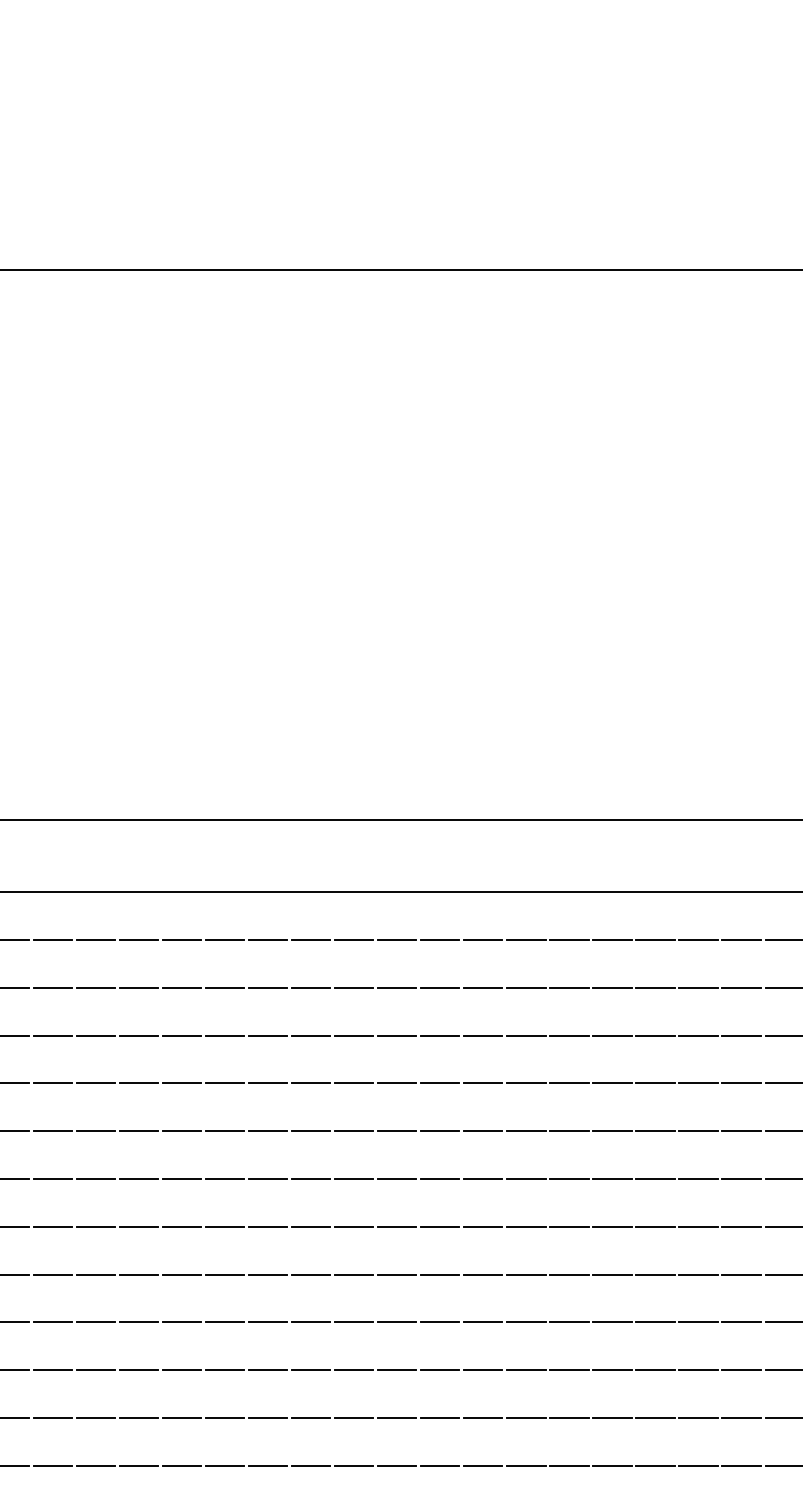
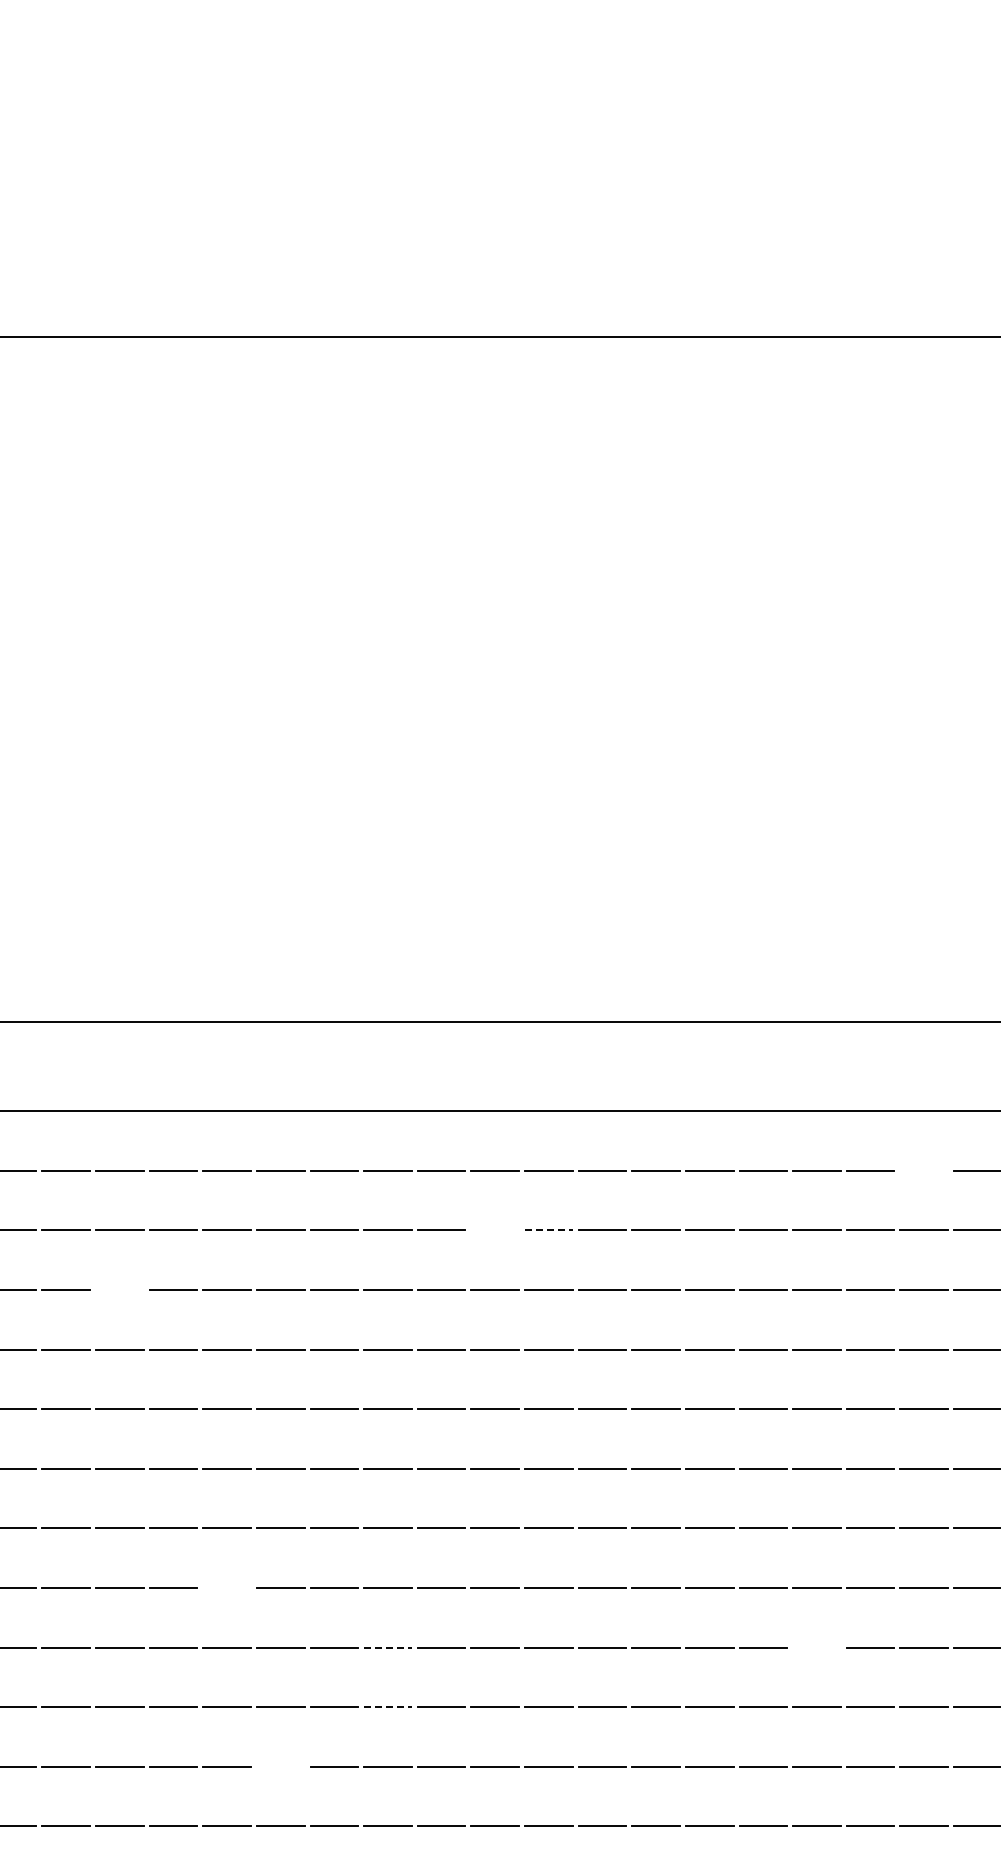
line: (741, 939) -> (924, 1170), removed
line: (397, 987) -> (495, 1230), removed
line: (440, 987) -> (548, 1230), solid -> dashed
line: (95, 1035) -> (119, 1289), removed
line: (181, 1274) -> (226, 1587), removed
line: (310, 1322) -> (387, 1647), solid -> dashed
line: (655, 1322) -> (816, 1647), removed
line: (310, 1370) -> (387, 1707), solid -> dashed
line: (224, 1417) -> (280, 1766), removed

